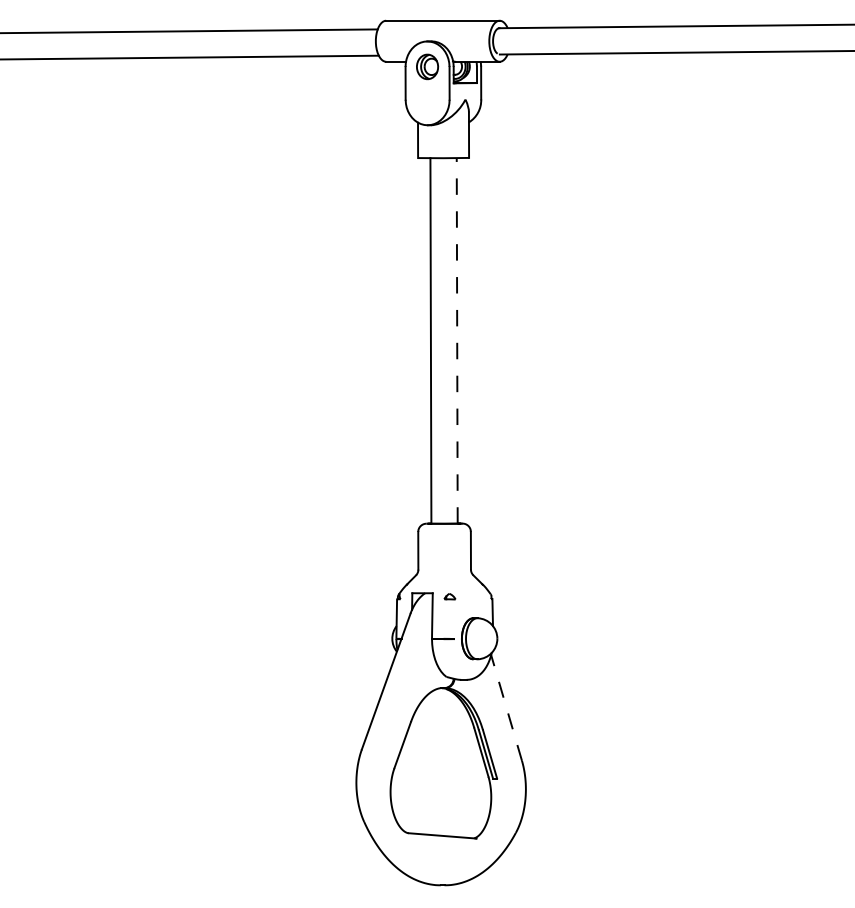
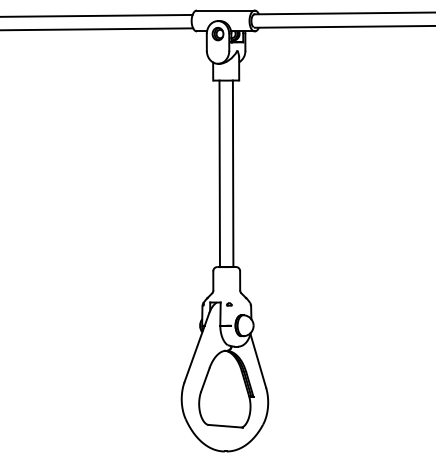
line: (457, 340) -> (233, 173), dashed -> solid
line: (506, 706) -> (258, 360), dashed -> solid

